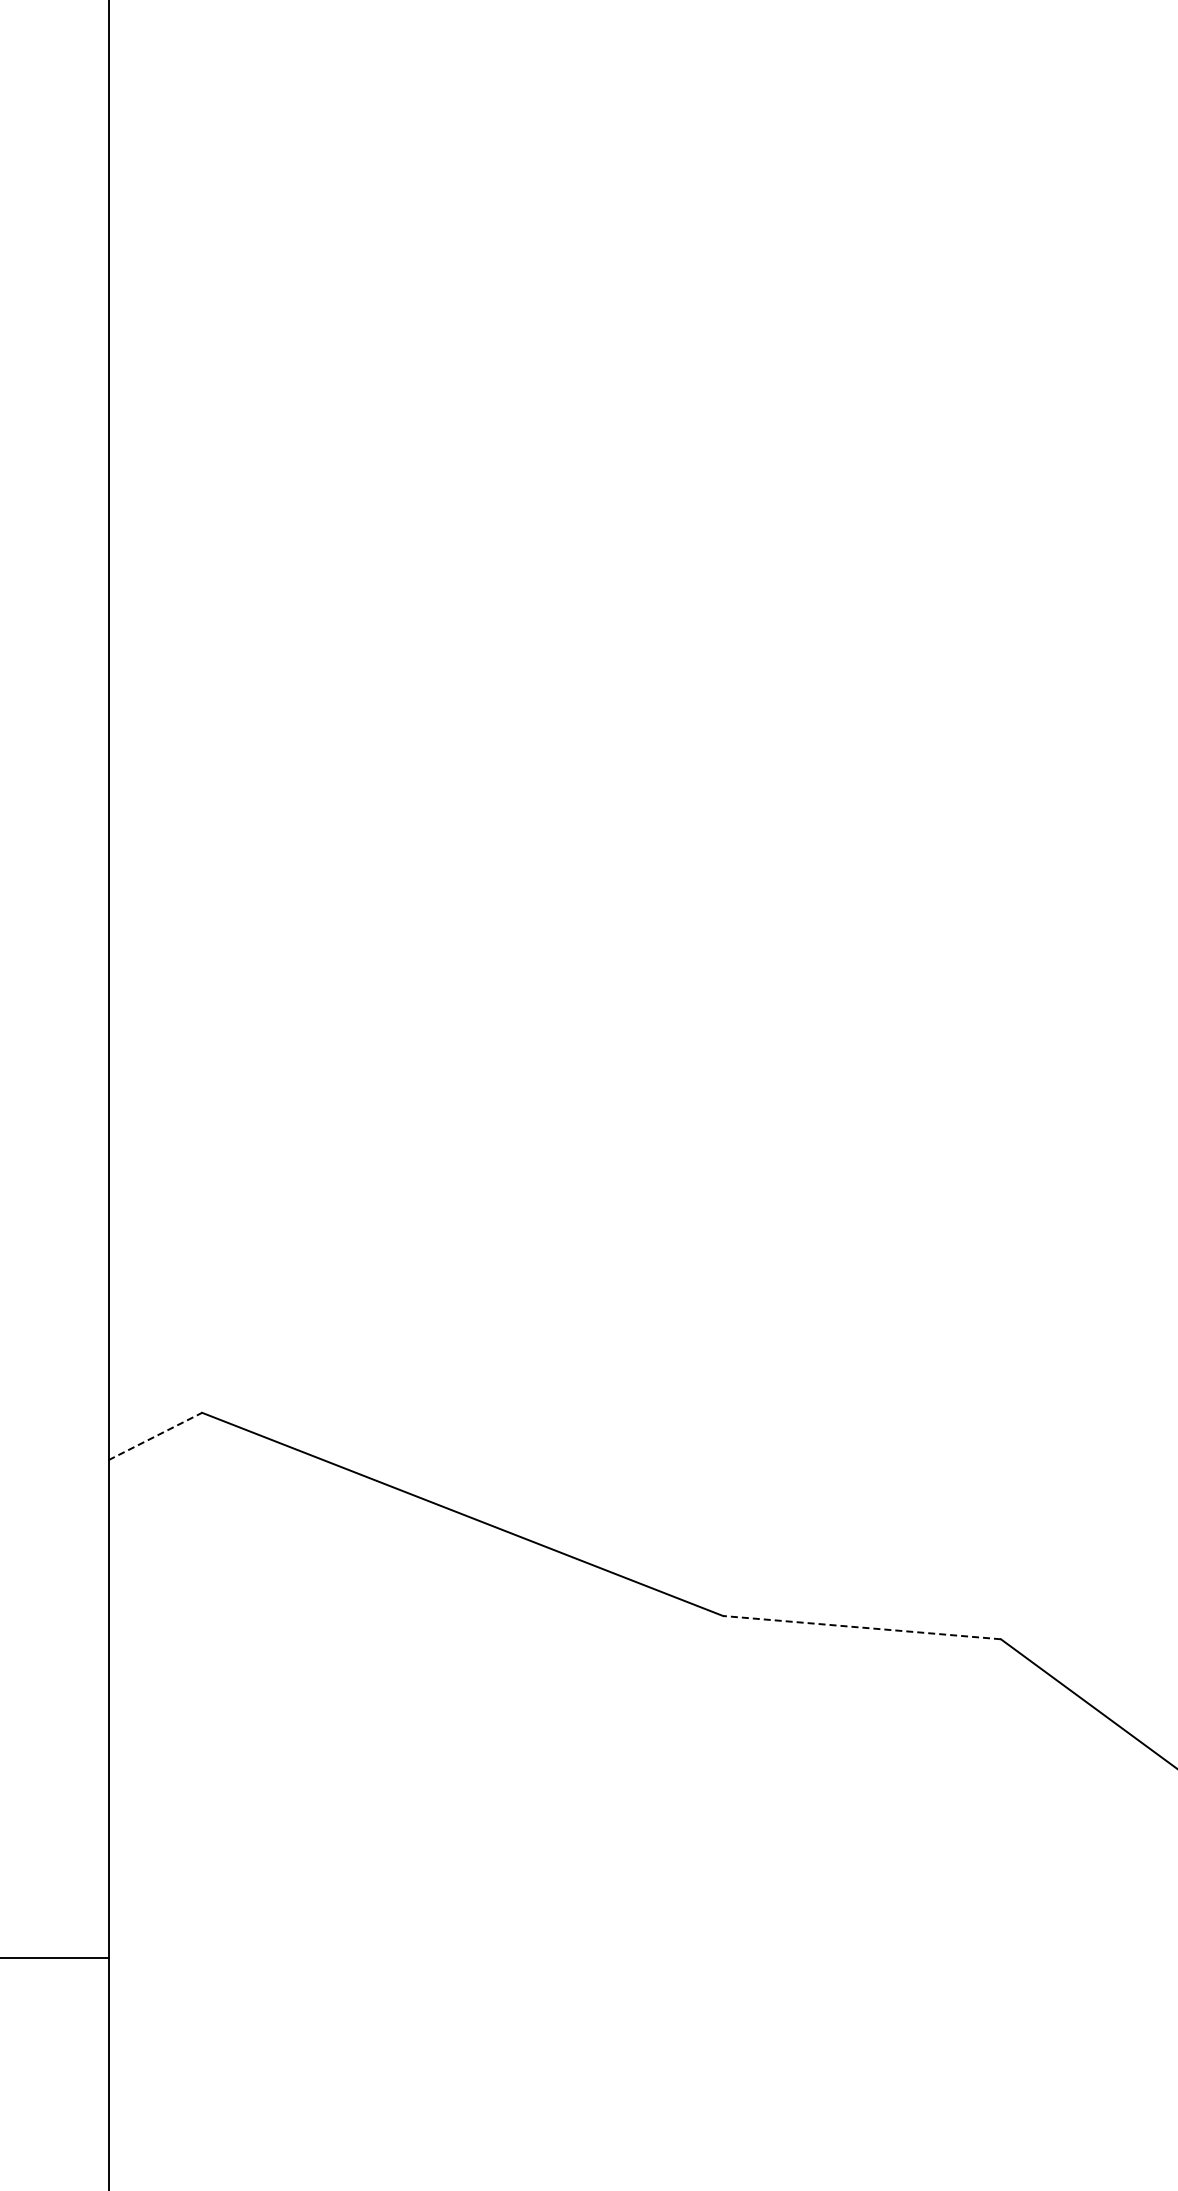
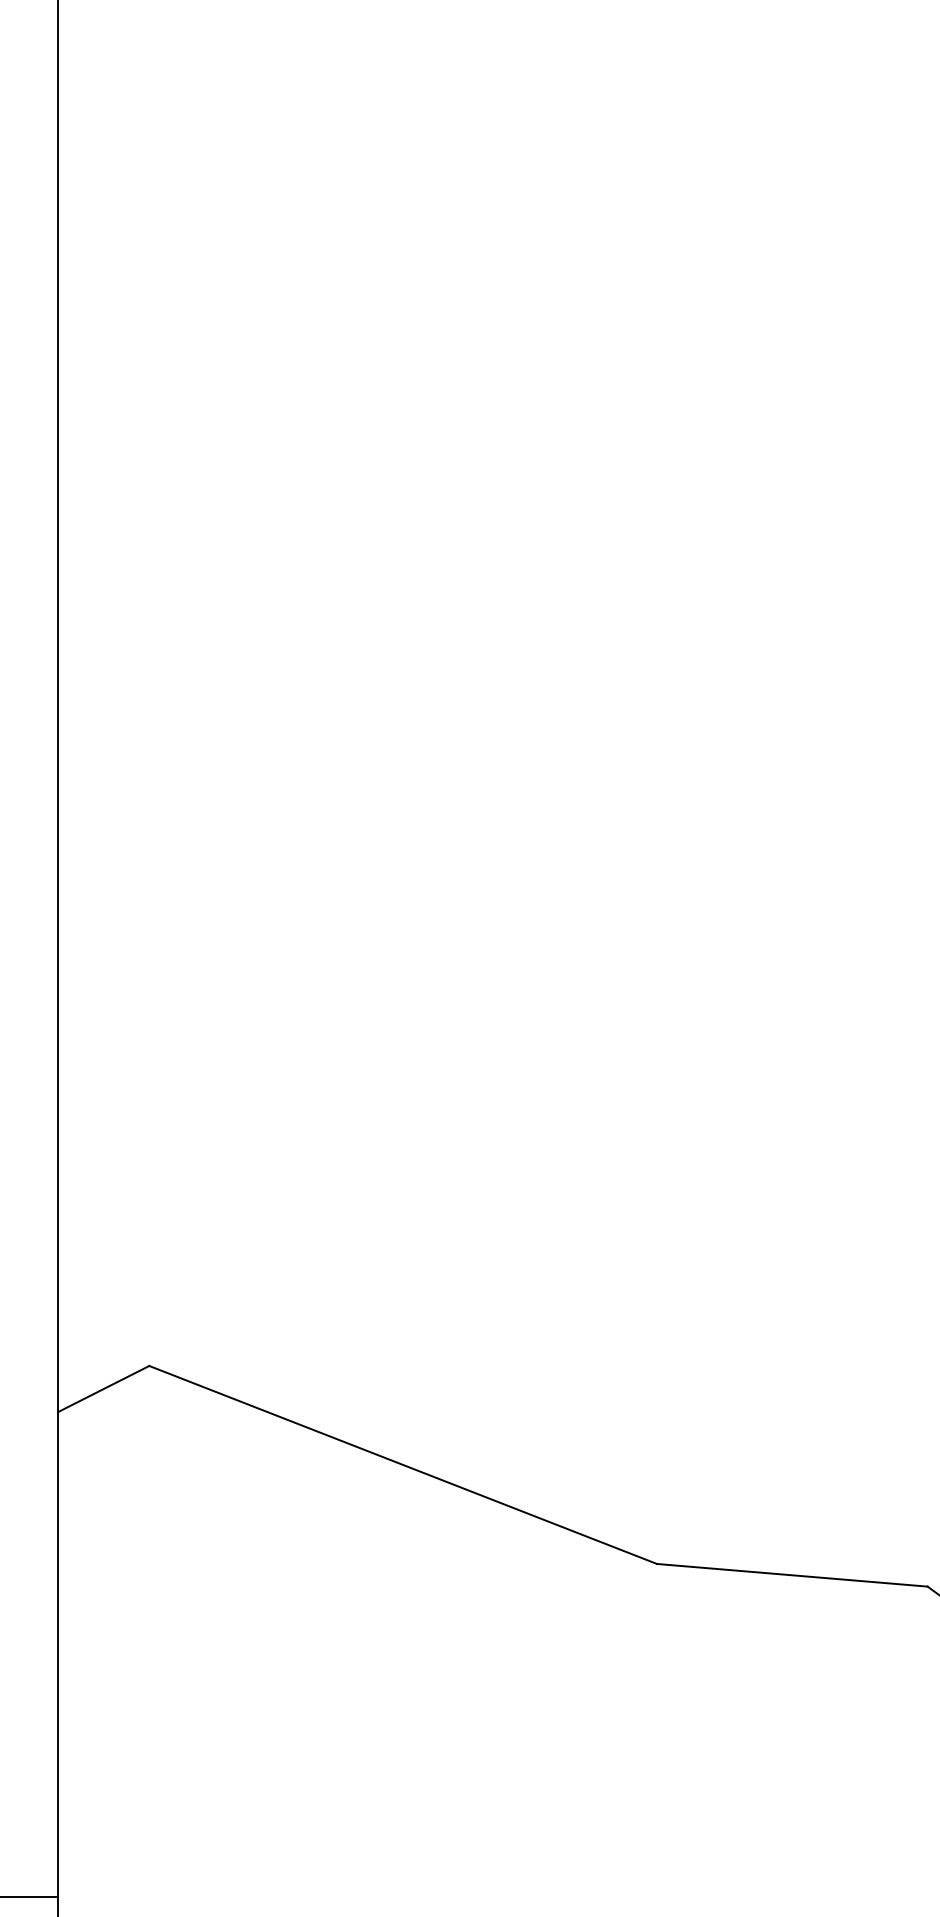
line: (155, 1436) -> (103, 1389), dashed -> solid
line: (861, 1627) -> (791, 1575), dashed -> solid

